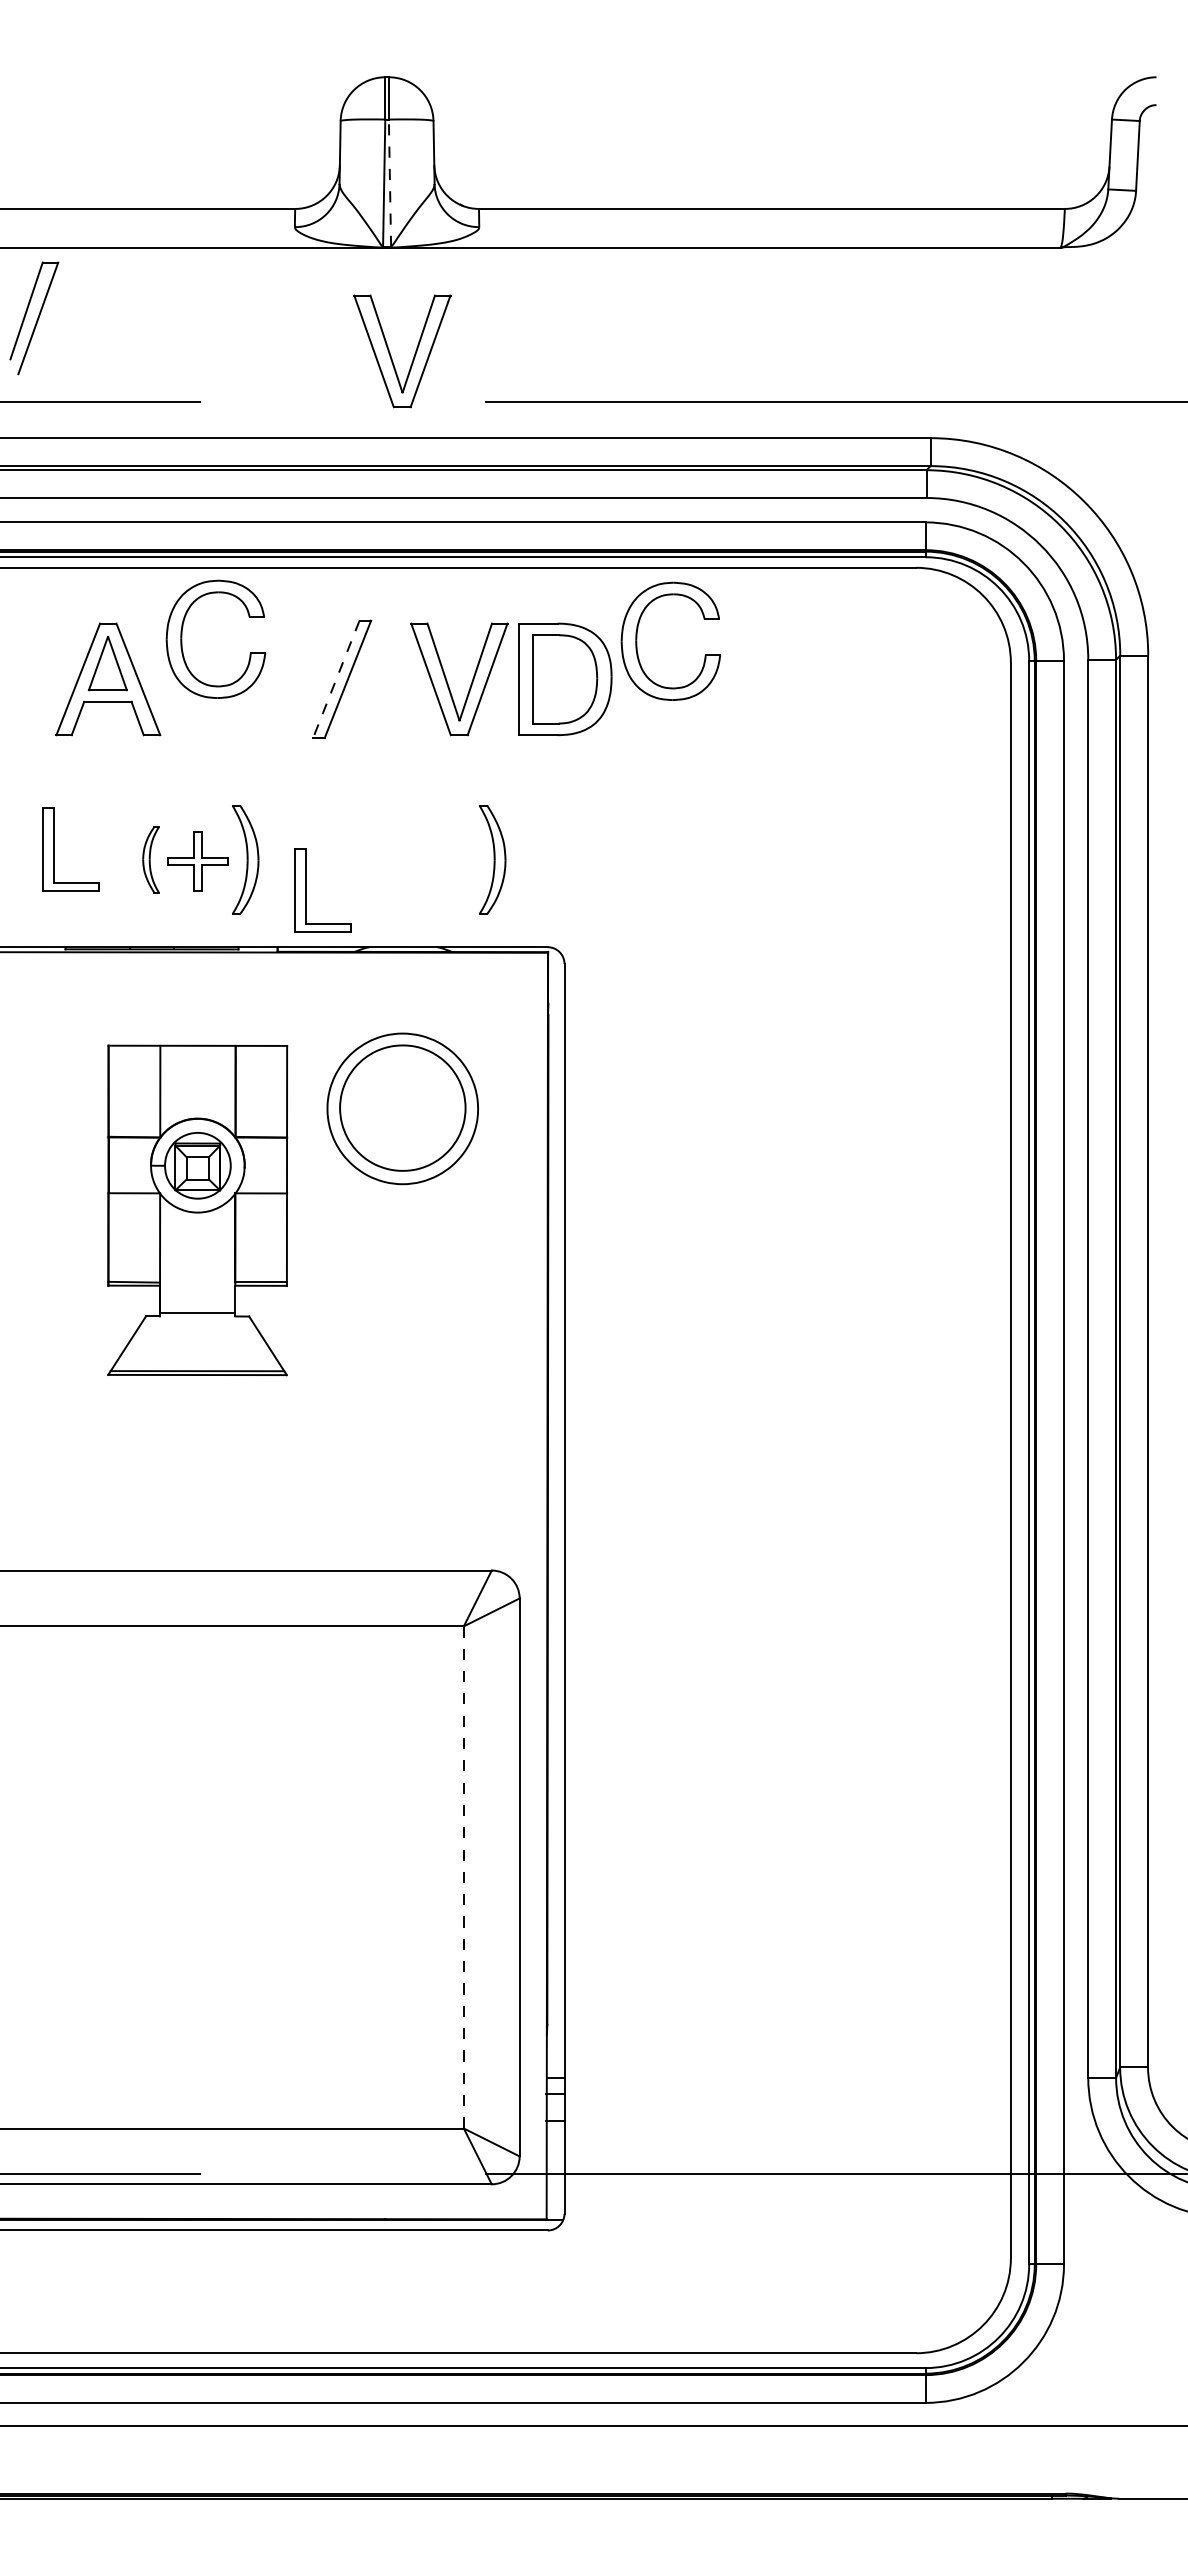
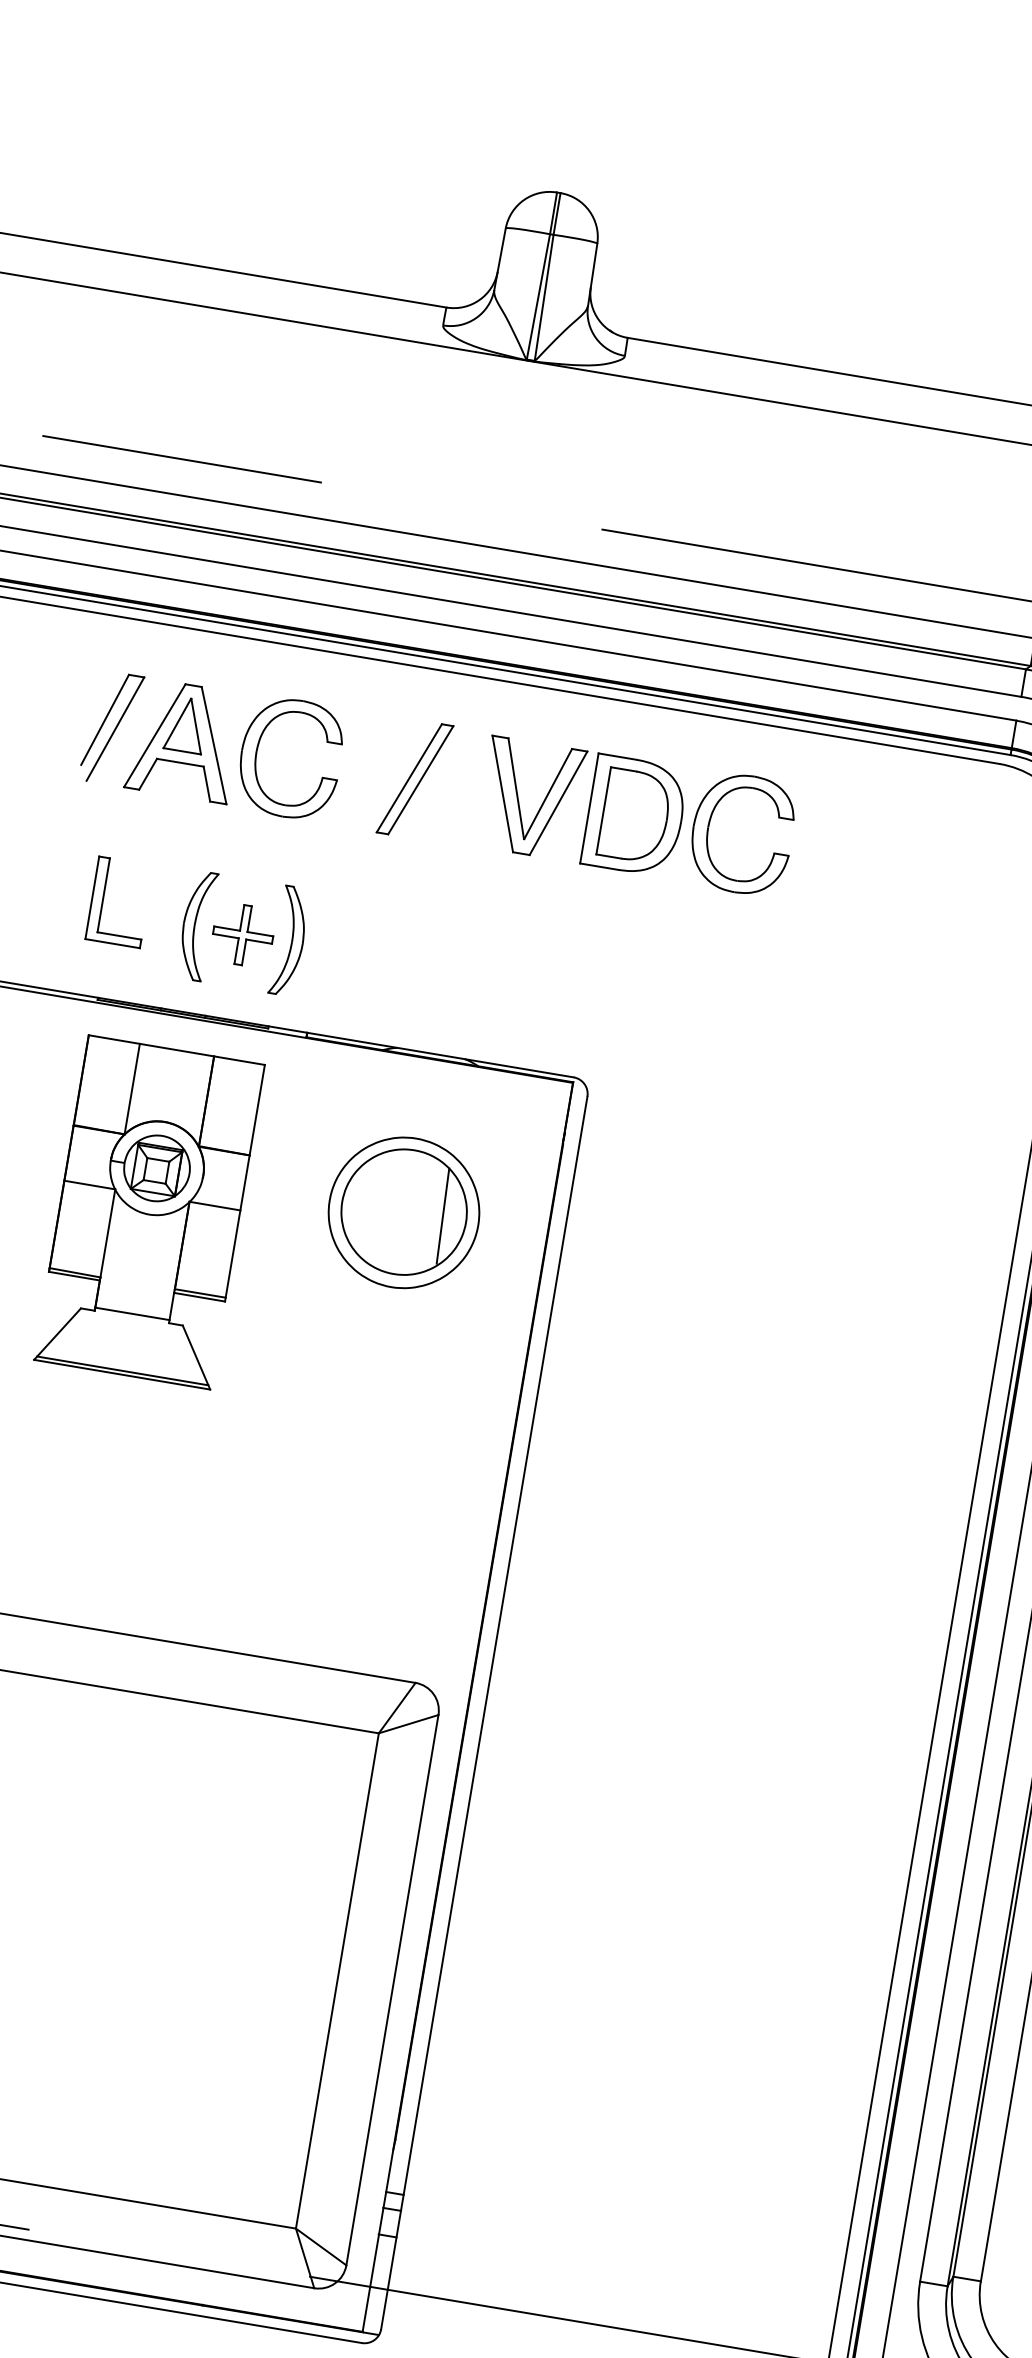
line: (390, 183) -> (544, 298), dashed -> solid
part: (34, 318) -> (111, 728), moved
part: (391, 355) -> (517, 467), removed
part: (182, 638) -> (257, 752), moved
part: (637, 640) -> (709, 827), moved
line: (336, 679) -> (409, 778), dashed -> solid
part: (150, 859) -> (196, 925), size x1.67
part: (492, 859) -> (533, 981), removed
part: (306, 890) -> (345, 981), removed
line: (441, 1105) -> (442, 1215), added
part: (197, 1210) -> (149, 1212), moved
line: (463, 1876) -> (337, 1979), dashed -> solid

